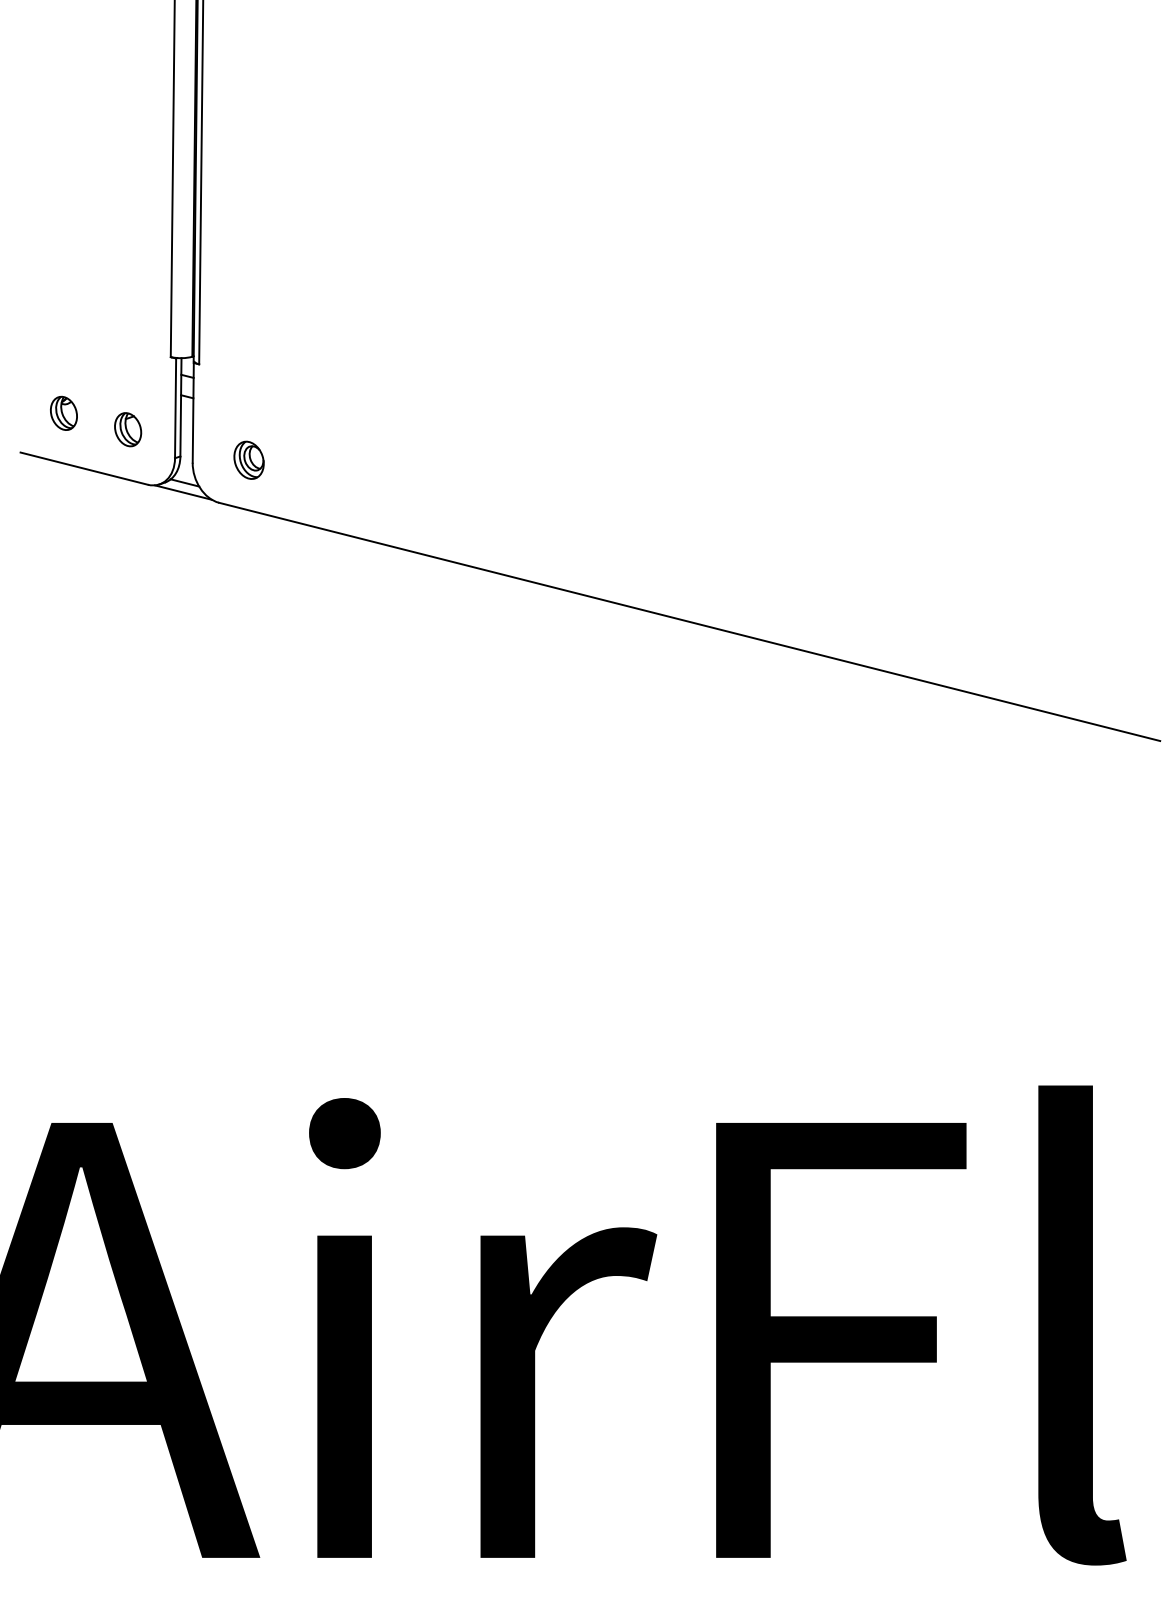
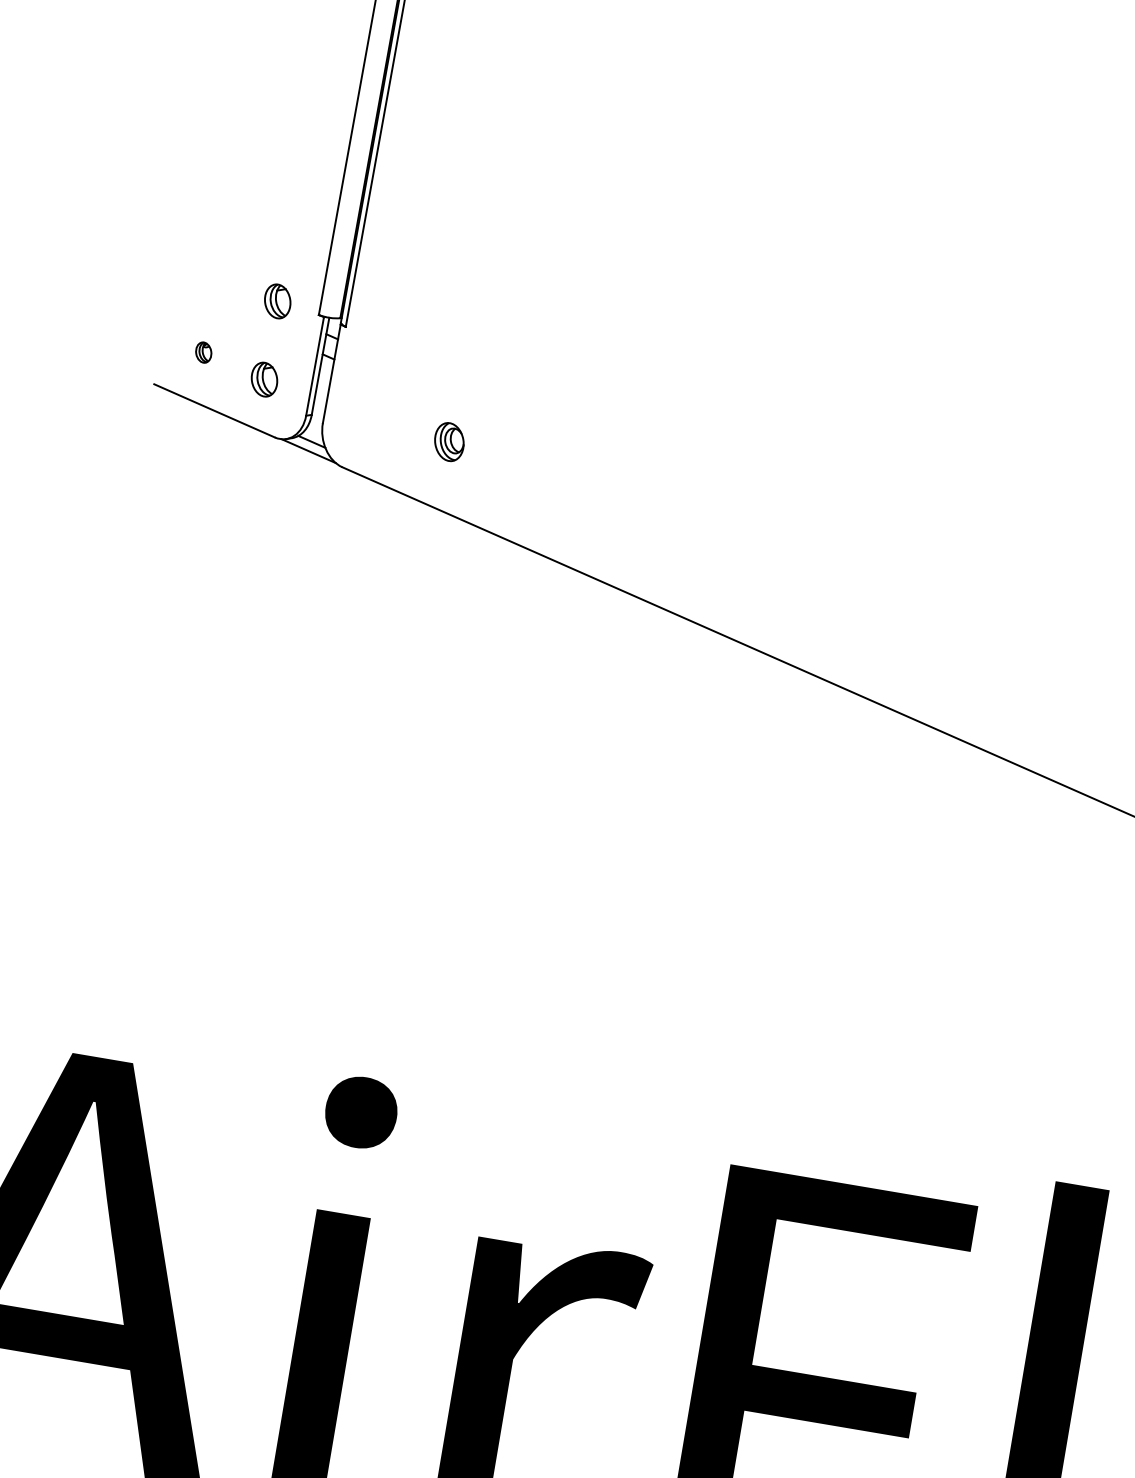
part: (128, 350) -> (278, 301), added
part: (63, 412) -> (203, 351), size x0.6
part: (248, 459) -> (448, 441), moved

